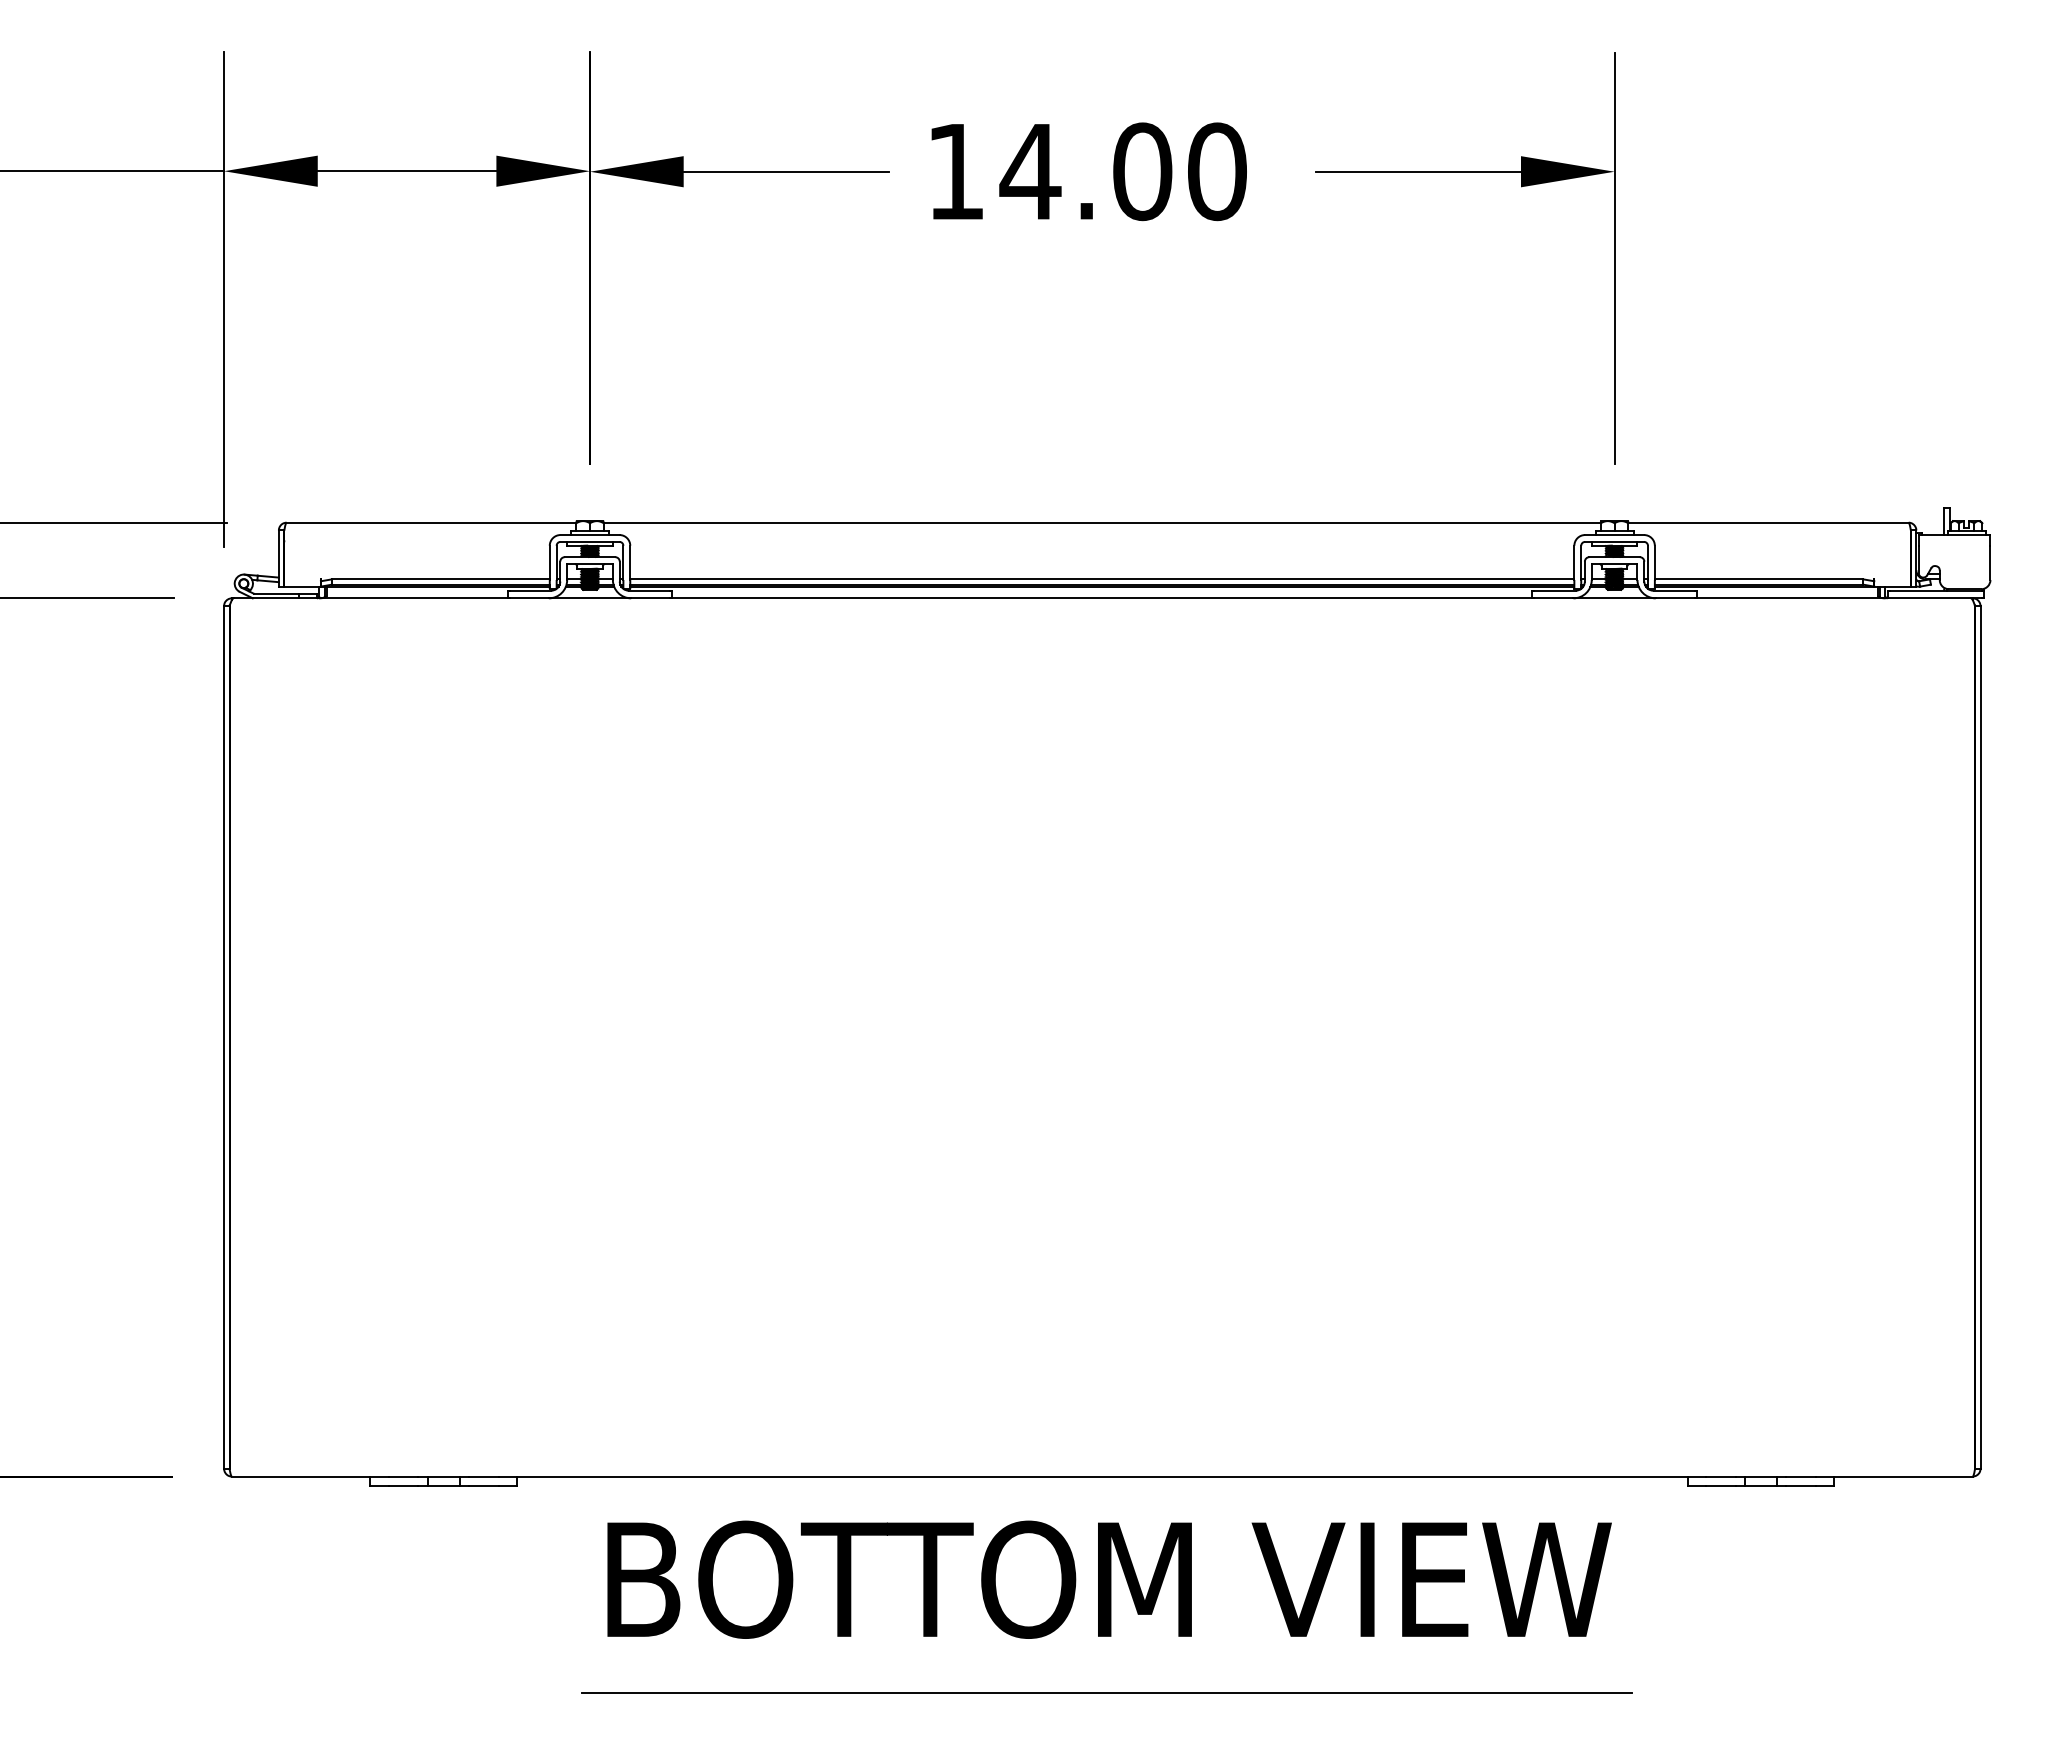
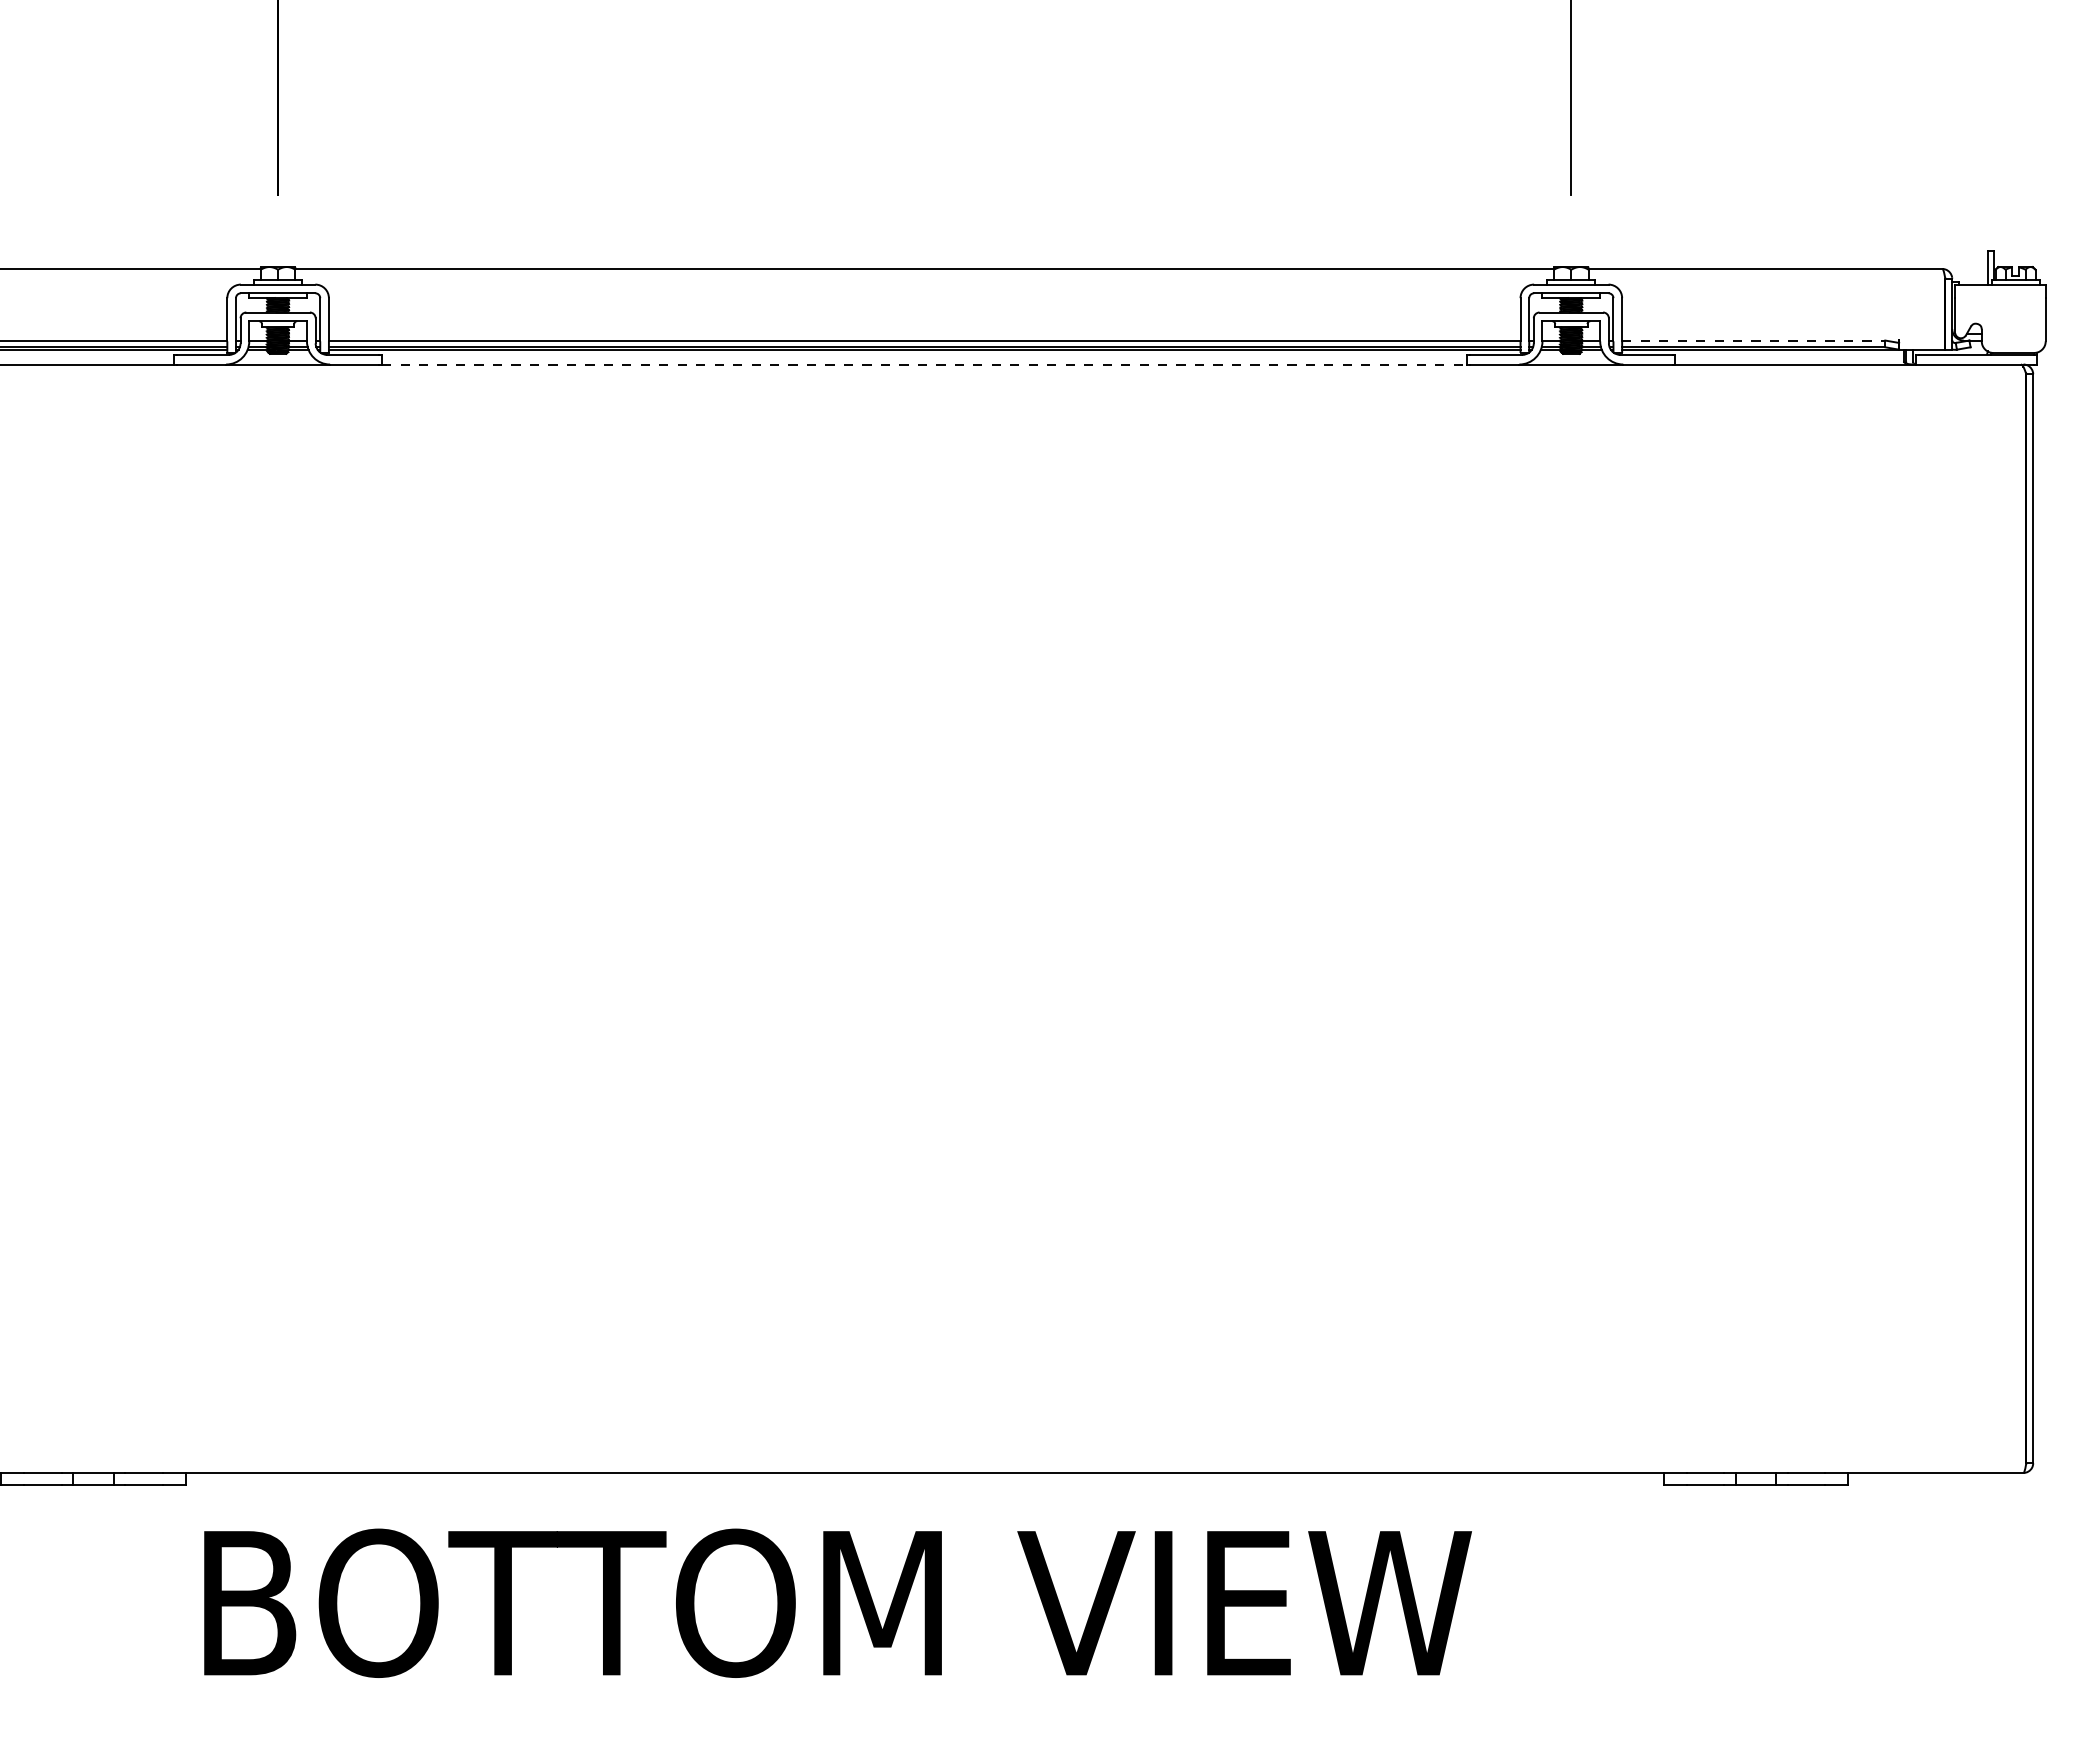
line: (1759, 579) -> (1754, 340), solid -> dashed
line: (1102, 598) -> (924, 364), solid -> dashed
text: (1109, 1579) -> (837, 1602), moved
line: (1107, 1692) -> (931, 1745), removed

